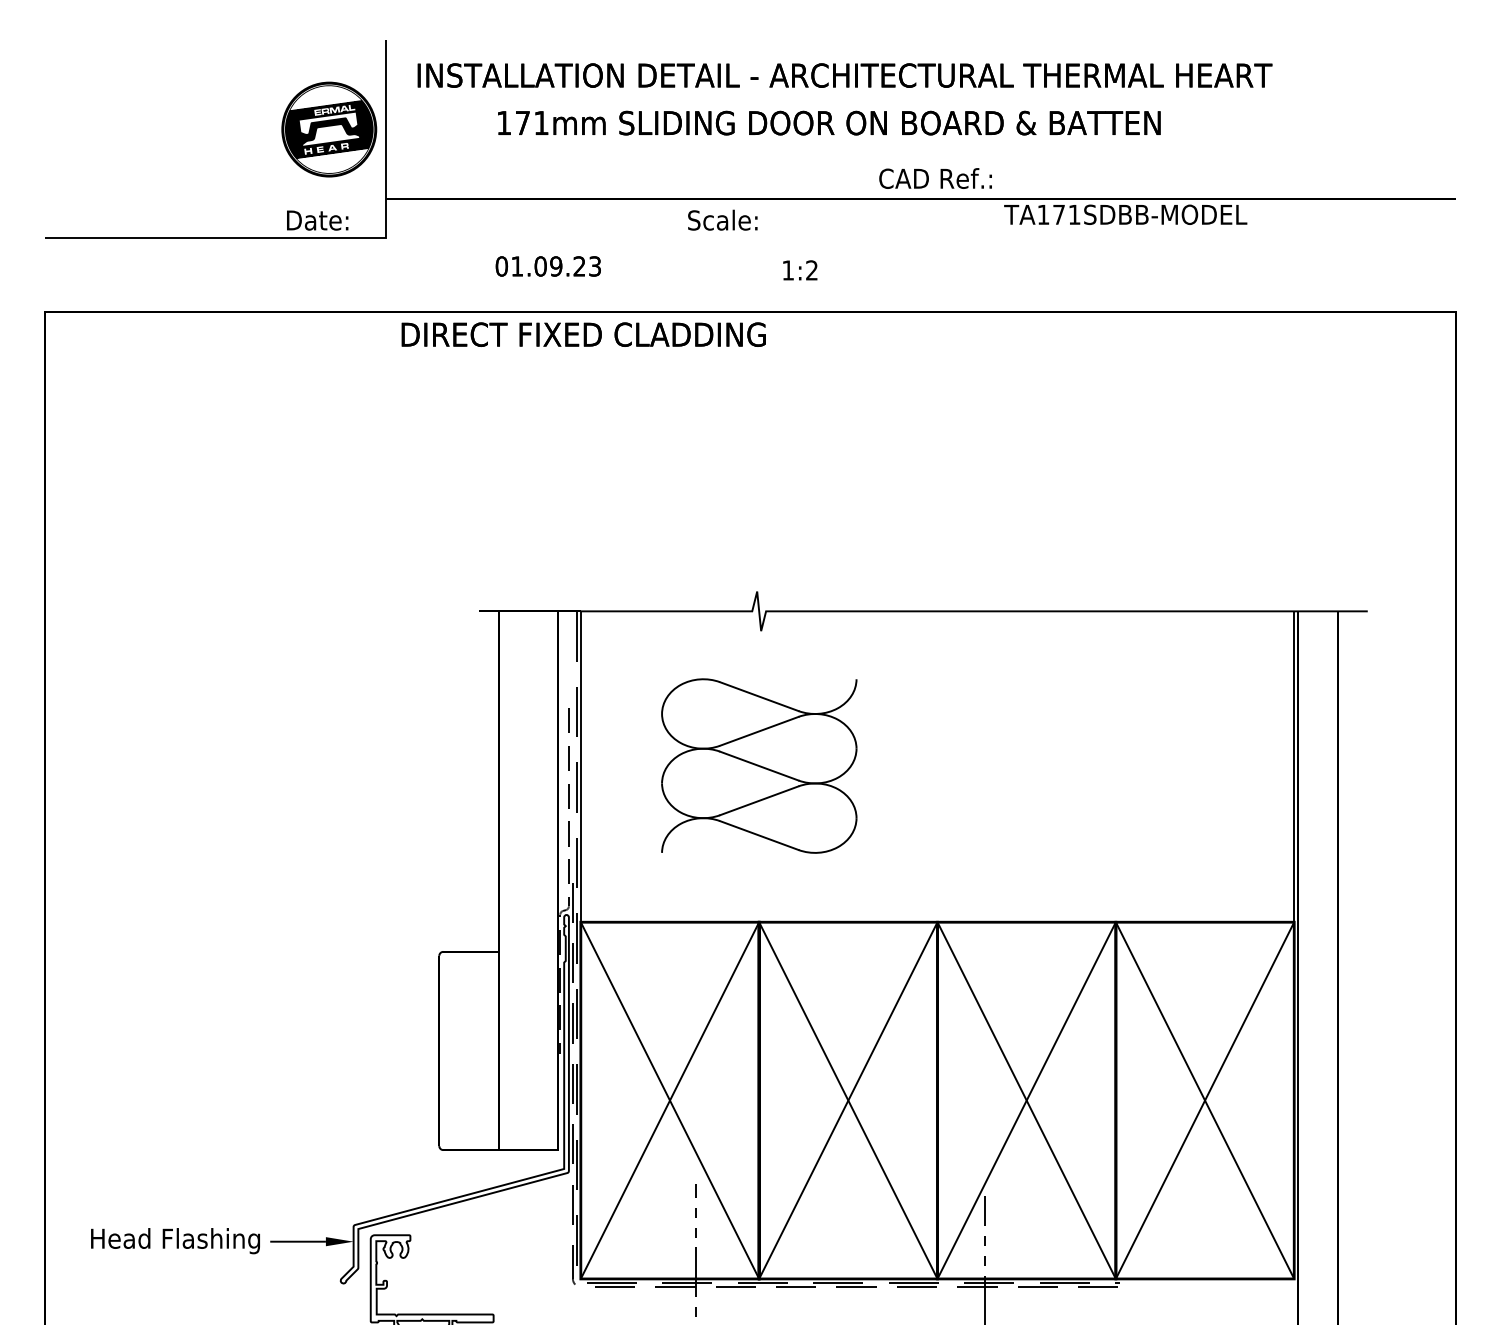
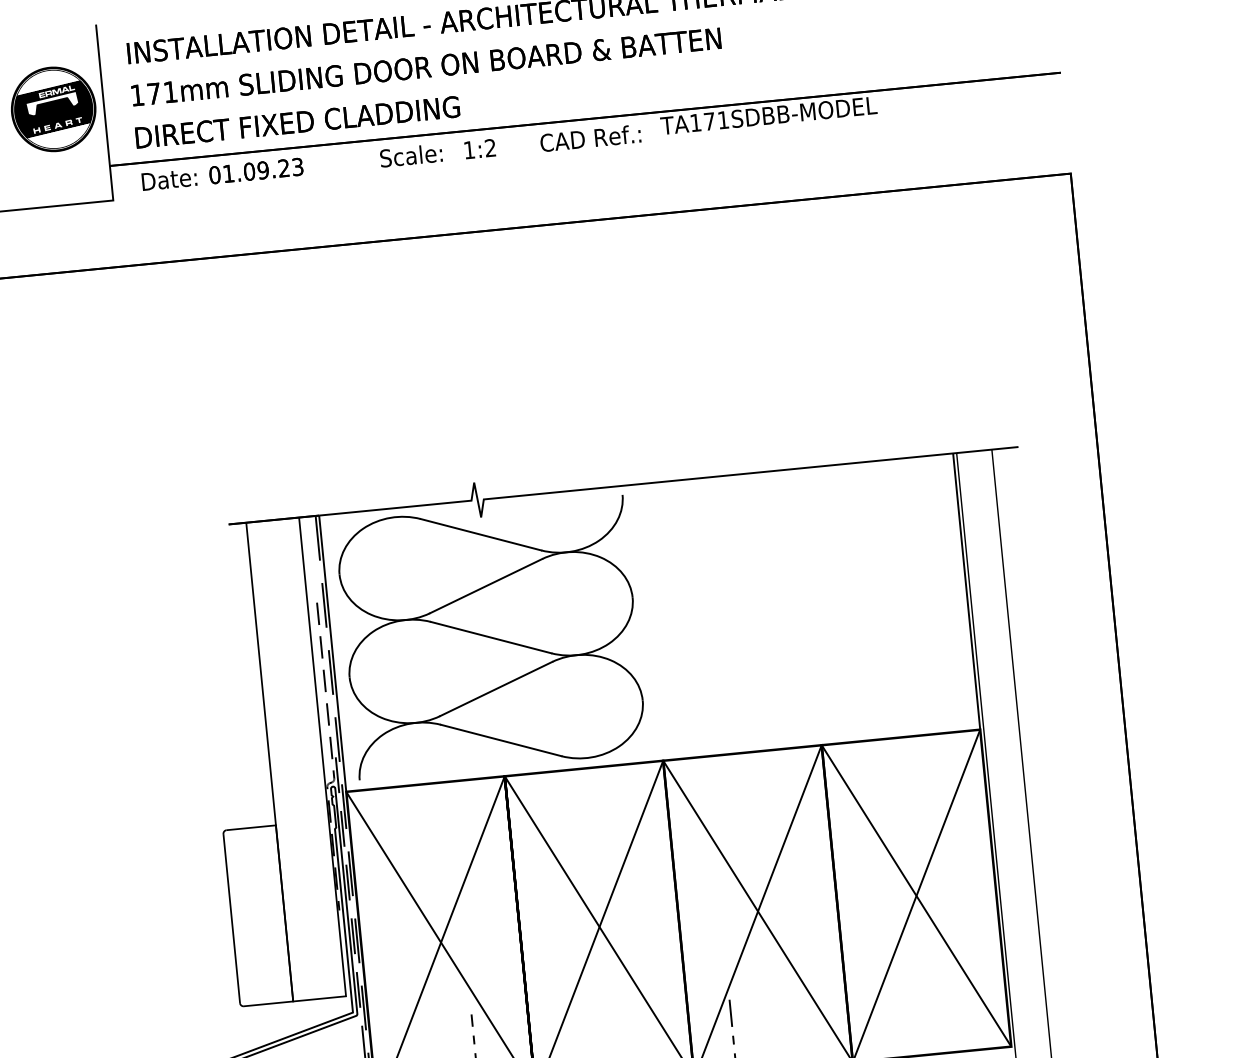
text: (829, 122) -> (426, 66), moved
text: (935, 178) -> (590, 138), moved
text: (317, 220) -> (169, 179), moved
text: (547, 266) -> (255, 171), moved
text: (800, 270) -> (480, 149), moved
text: (583, 334) -> (297, 122), moved
part: (759, 765) -> (491, 637), size x1.67

